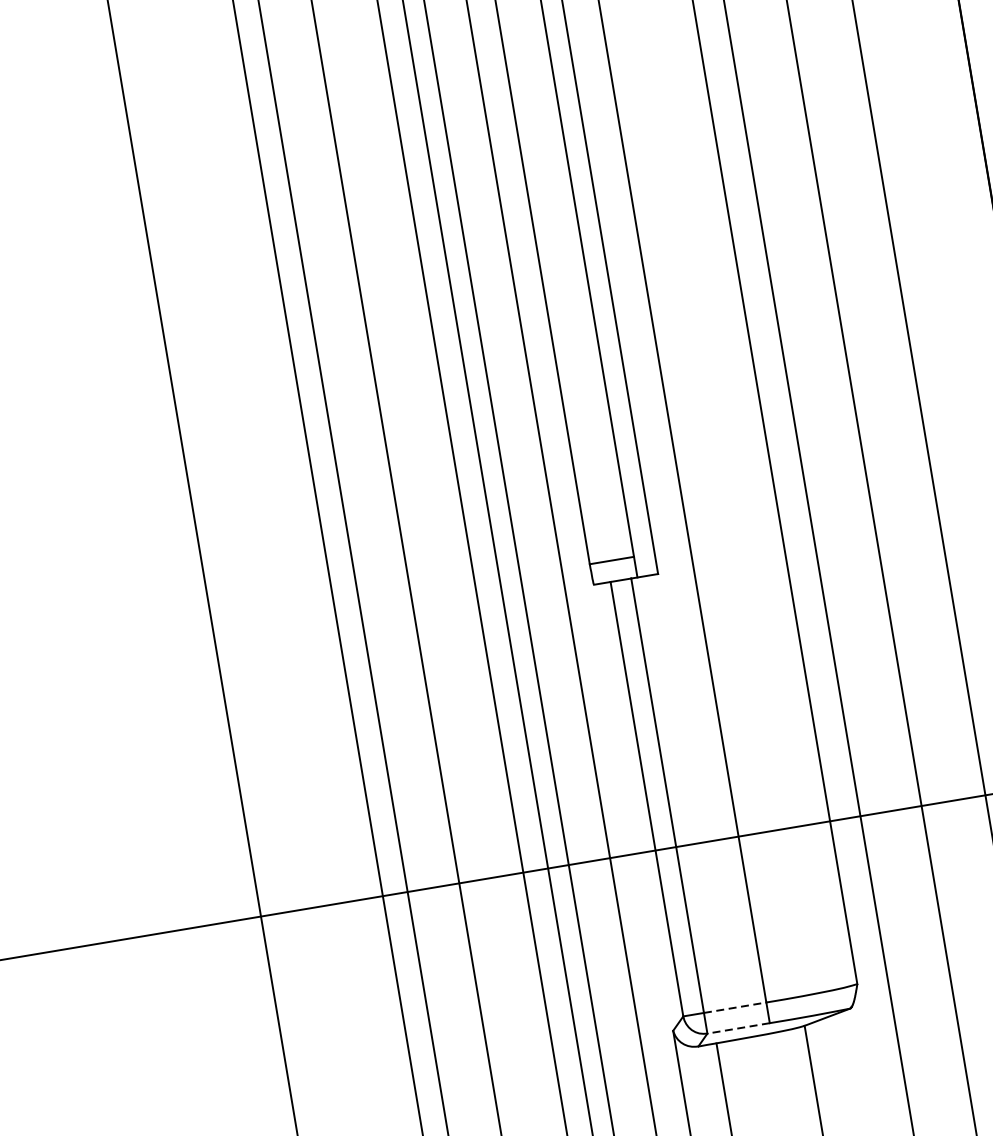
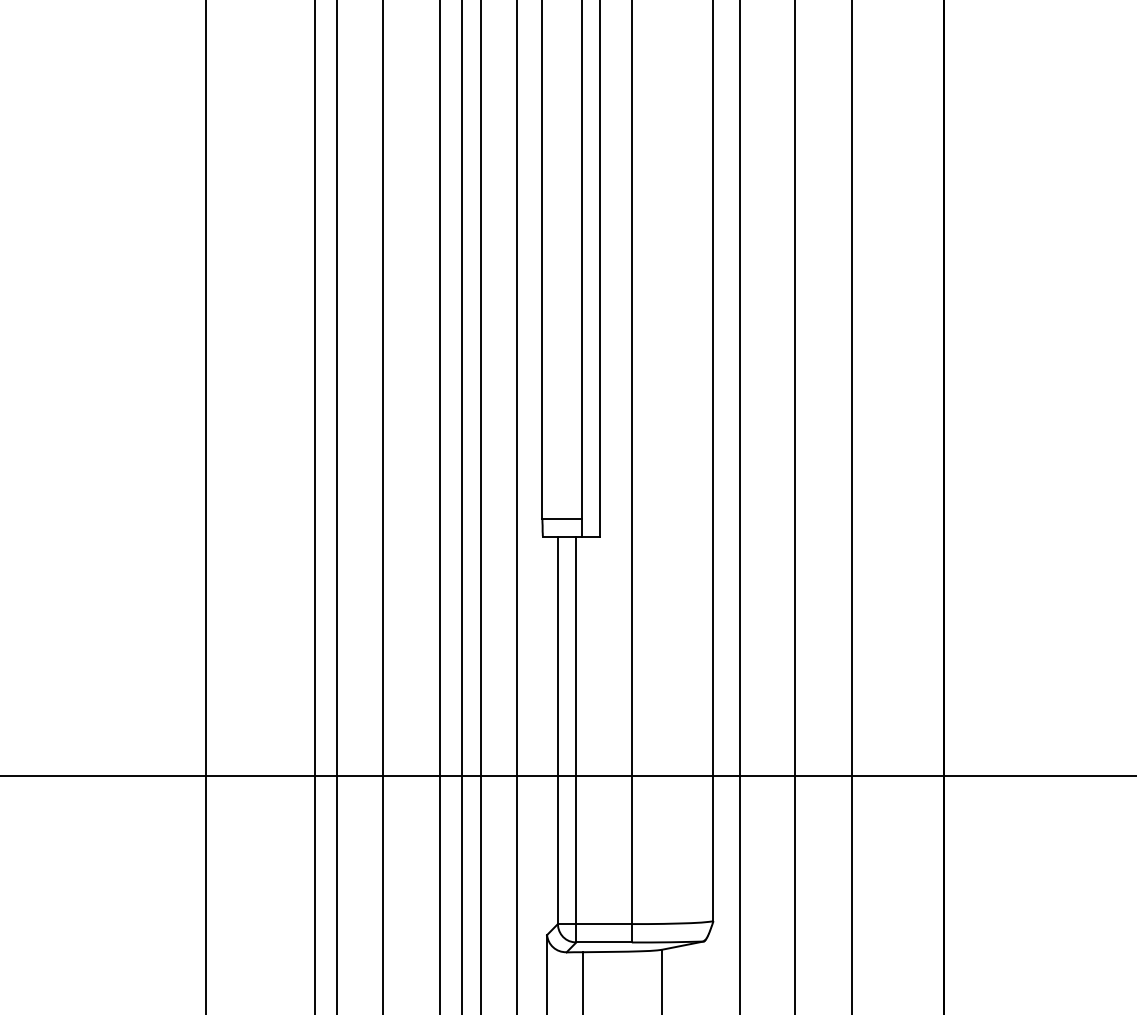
line: (735, 1008) -> (604, 924), dashed -> solid
line: (739, 1028) -> (604, 942), dashed -> solid

